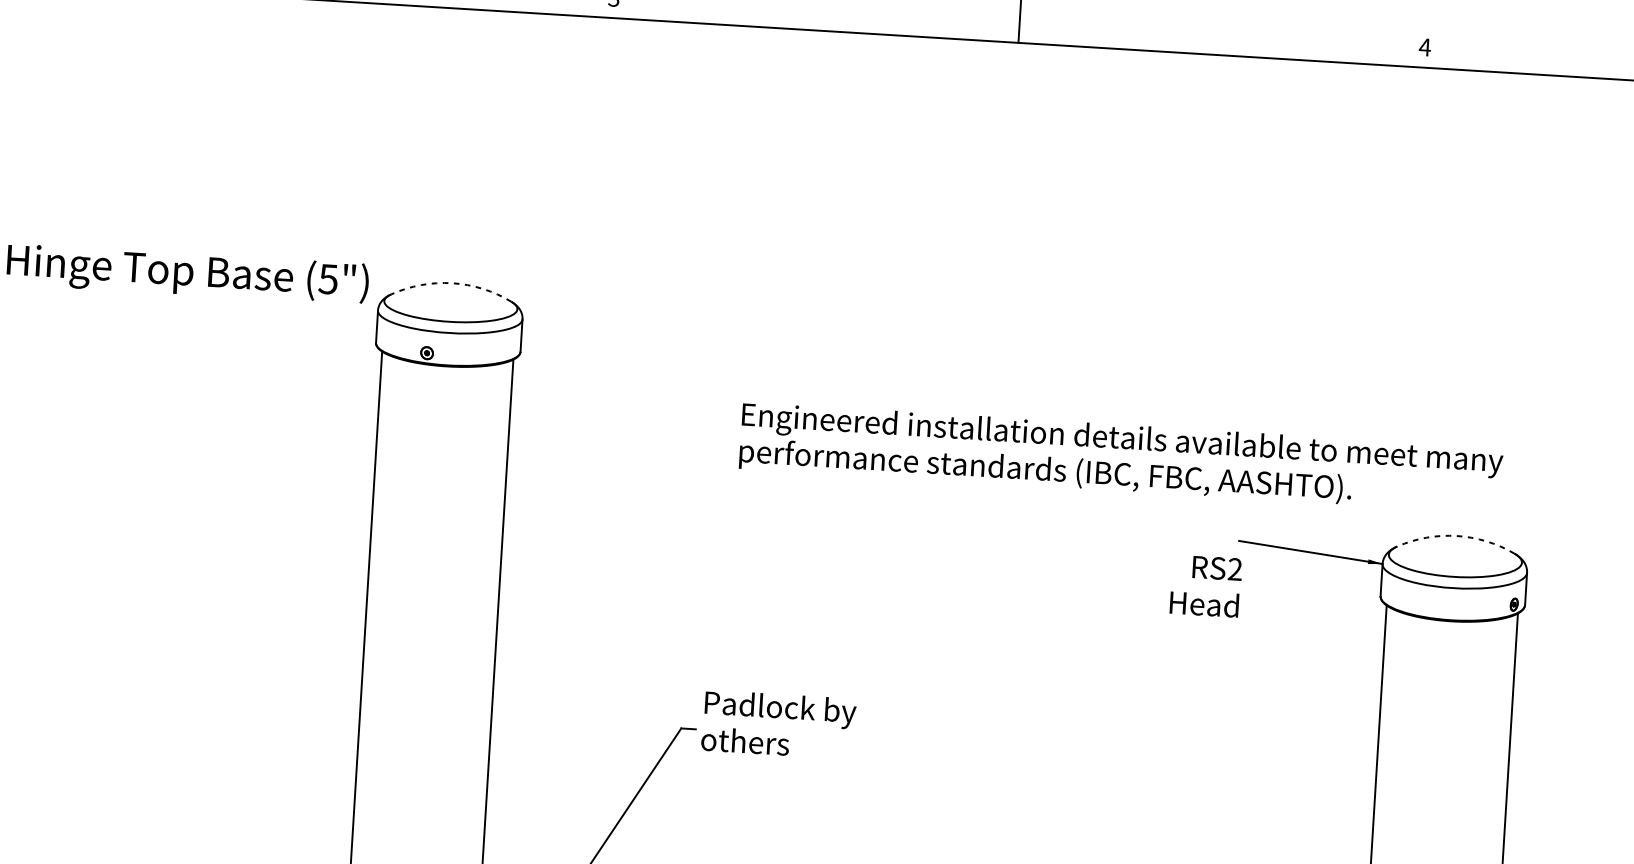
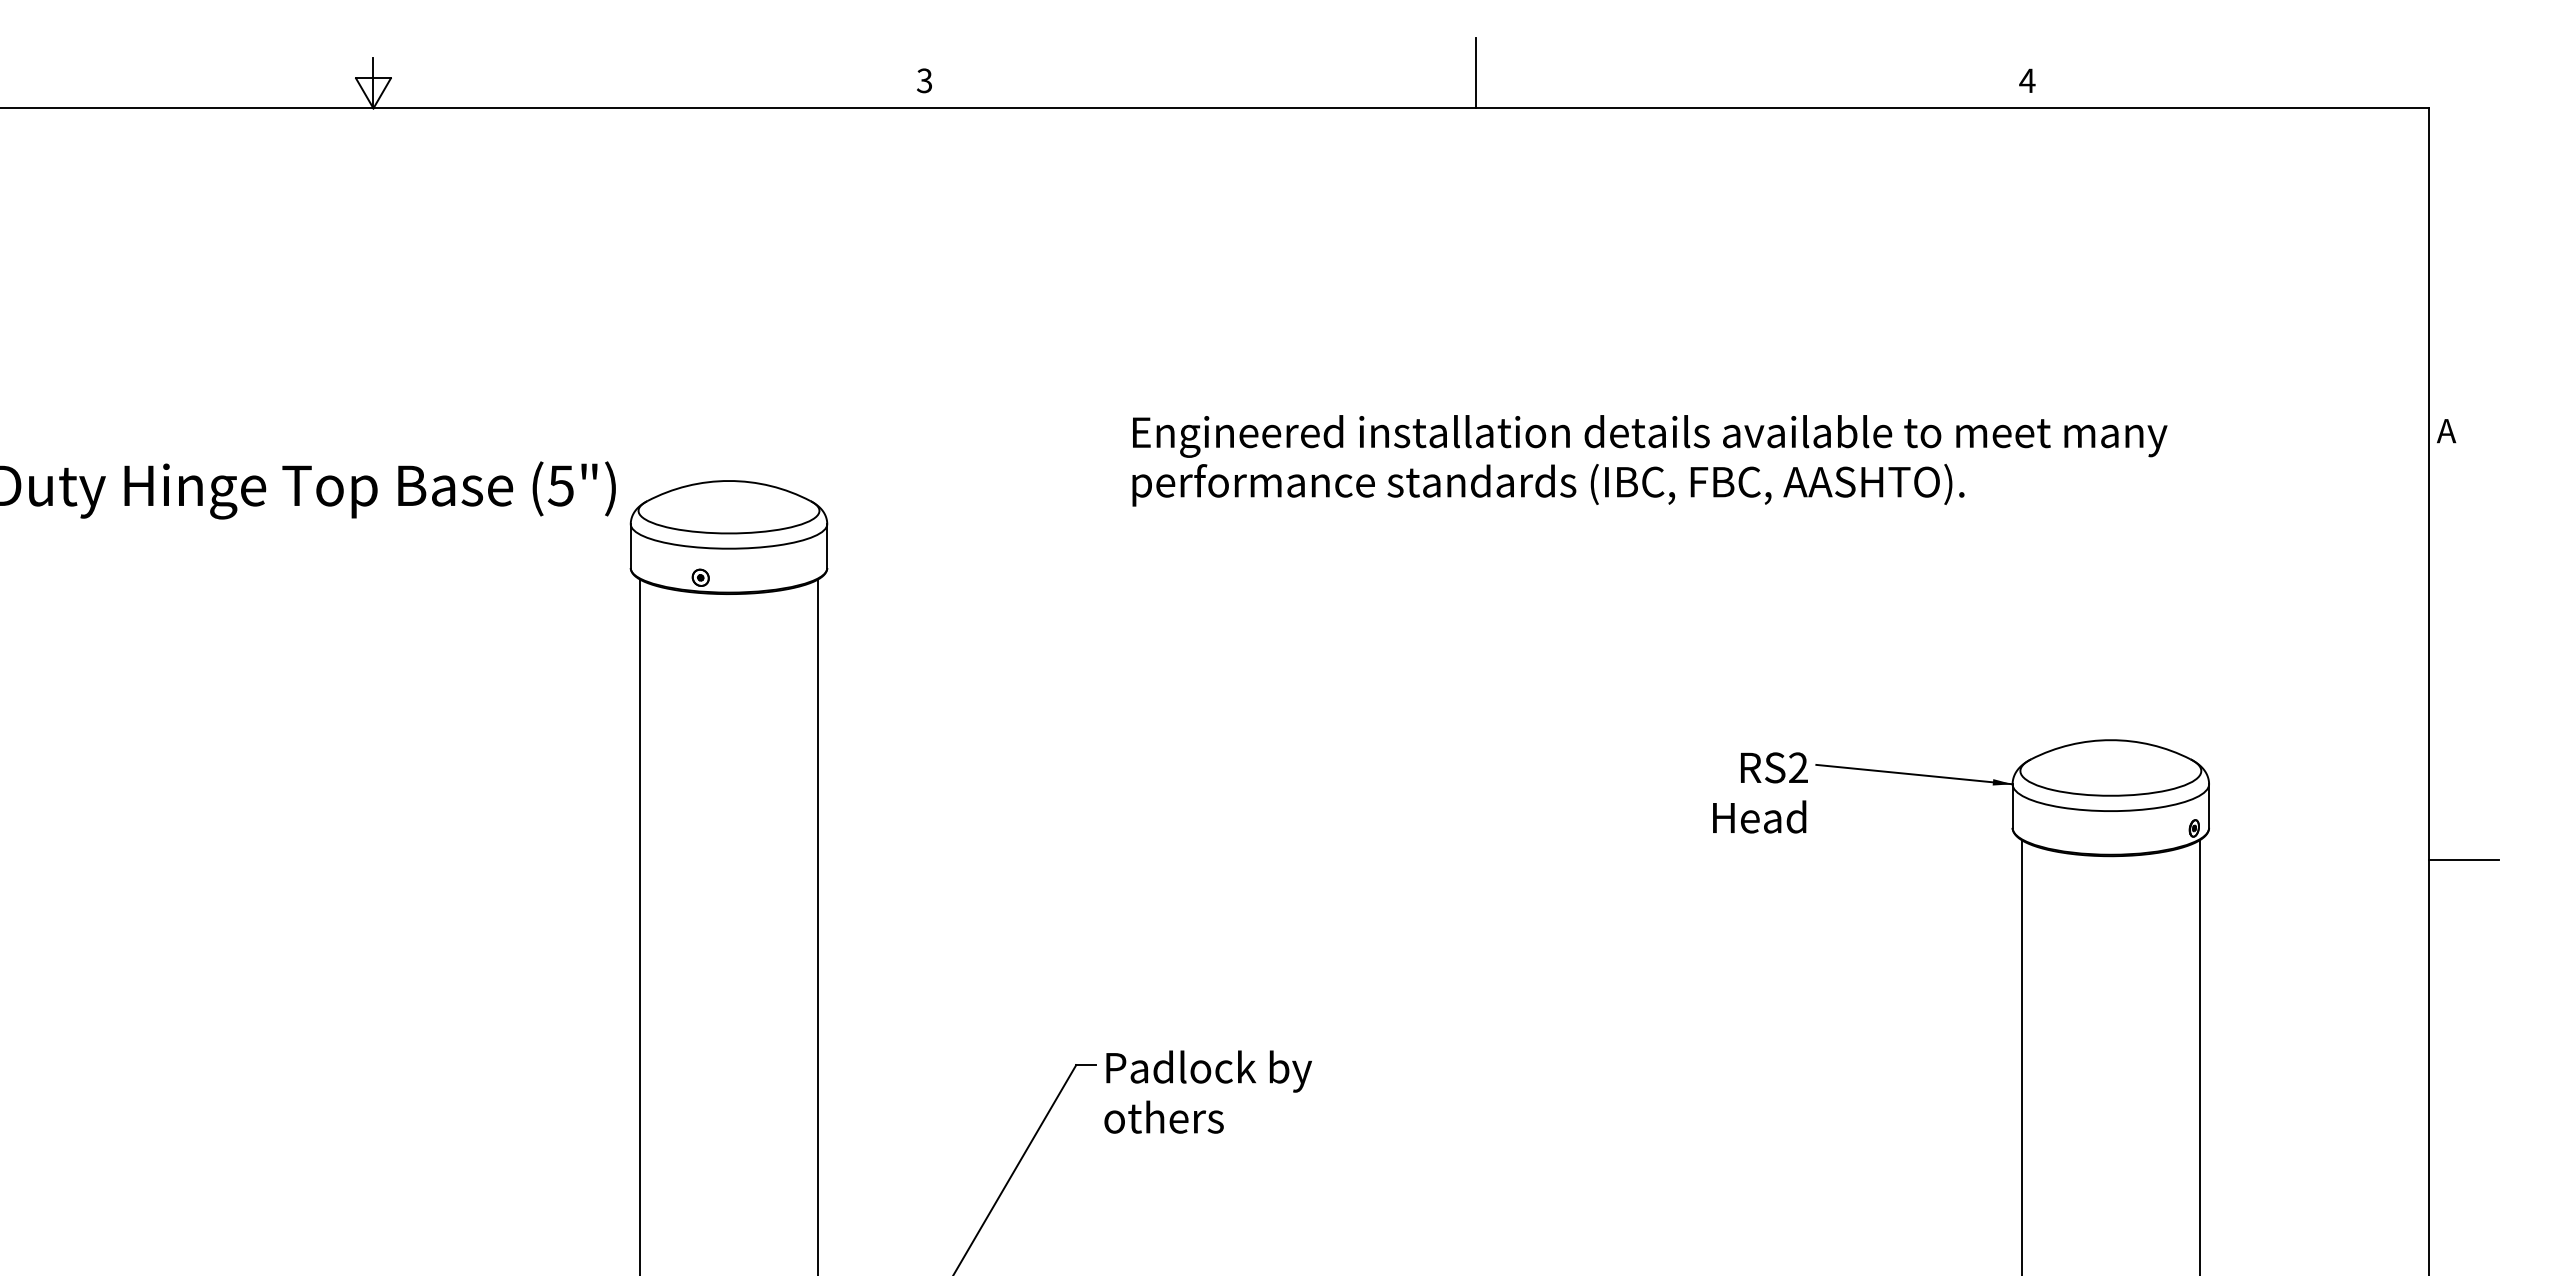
arc: (452, 283) -> (729, 481), dashed -> solid
text: (1120, 458) -> (1649, 460), moved
arc: (1456, 536) -> (2110, 740), dashed -> solid
text: (1206, 585) -> (1760, 792), moved
text: (778, 724) -> (1207, 1091), moved

